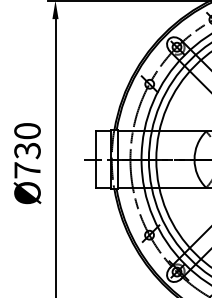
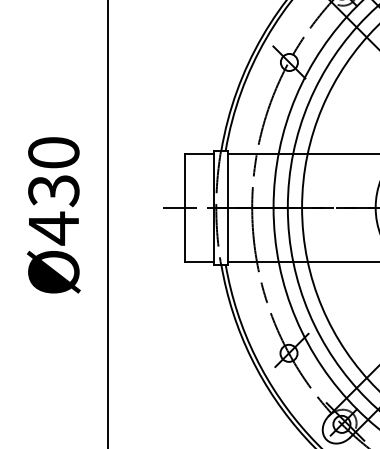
text: (27, 170) -> (53, 228), Ø730 -> Ø430

